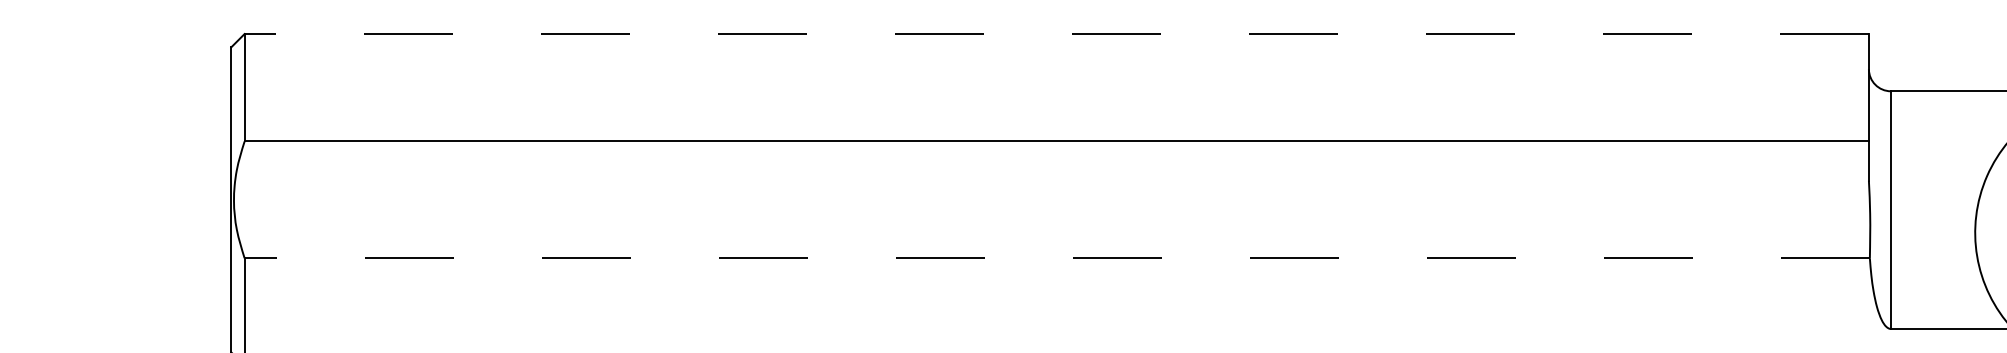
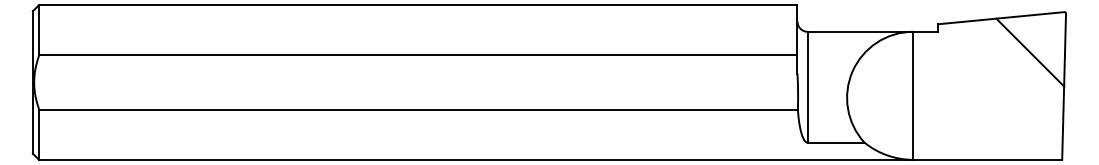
line: (1055, 34) -> (417, 5), dashed -> solid
line: (1057, 257) -> (418, 109), dashed -> solid

